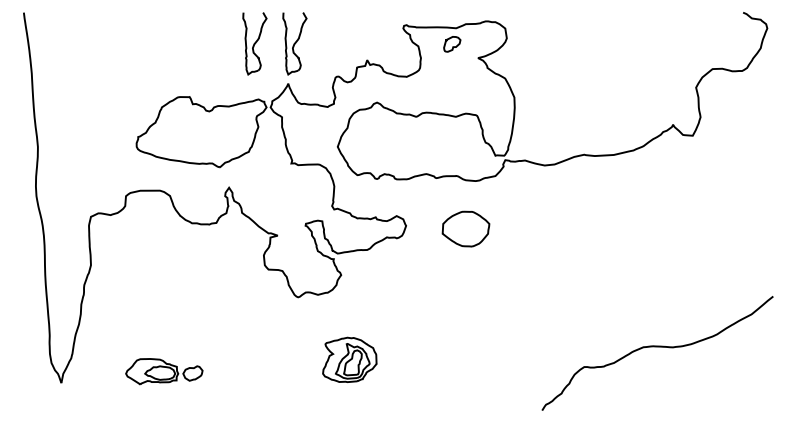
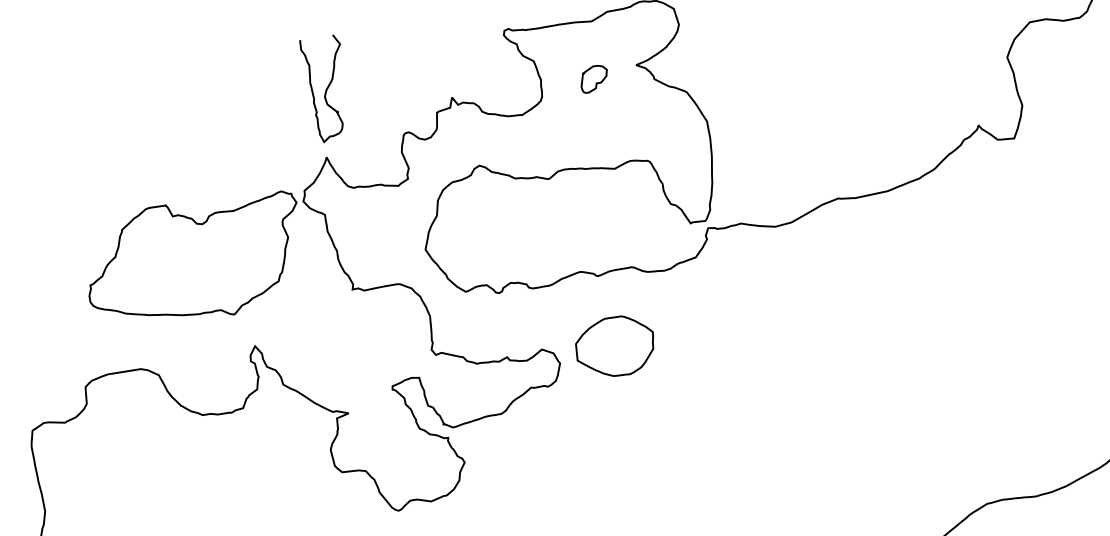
part: (254, 43) -> (259, 99), removed
part: (452, 44) -> (594, 79), moved
part: (465, 228) -> (614, 345), moved

